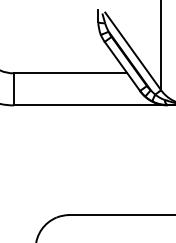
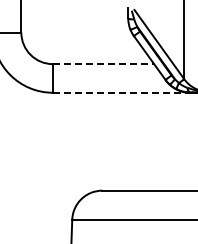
line: (70, 73) -> (103, 64), solid -> dashed
line: (90, 105) -> (121, 92), solid -> dashed

